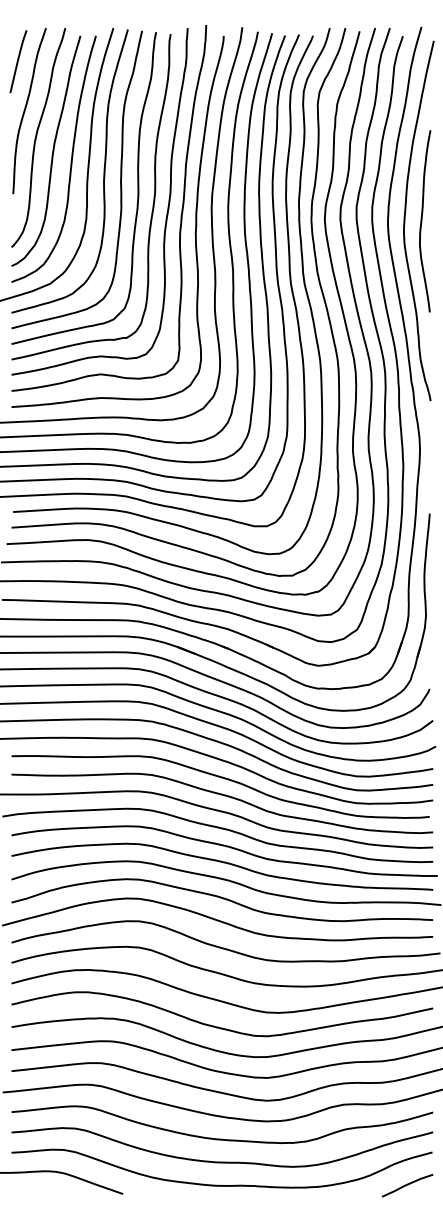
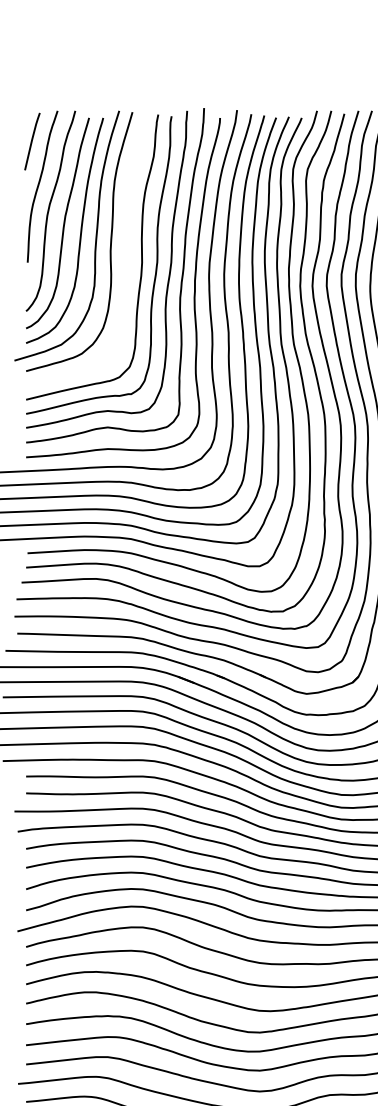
curve: (120, 179) -> (125, 249), removed

